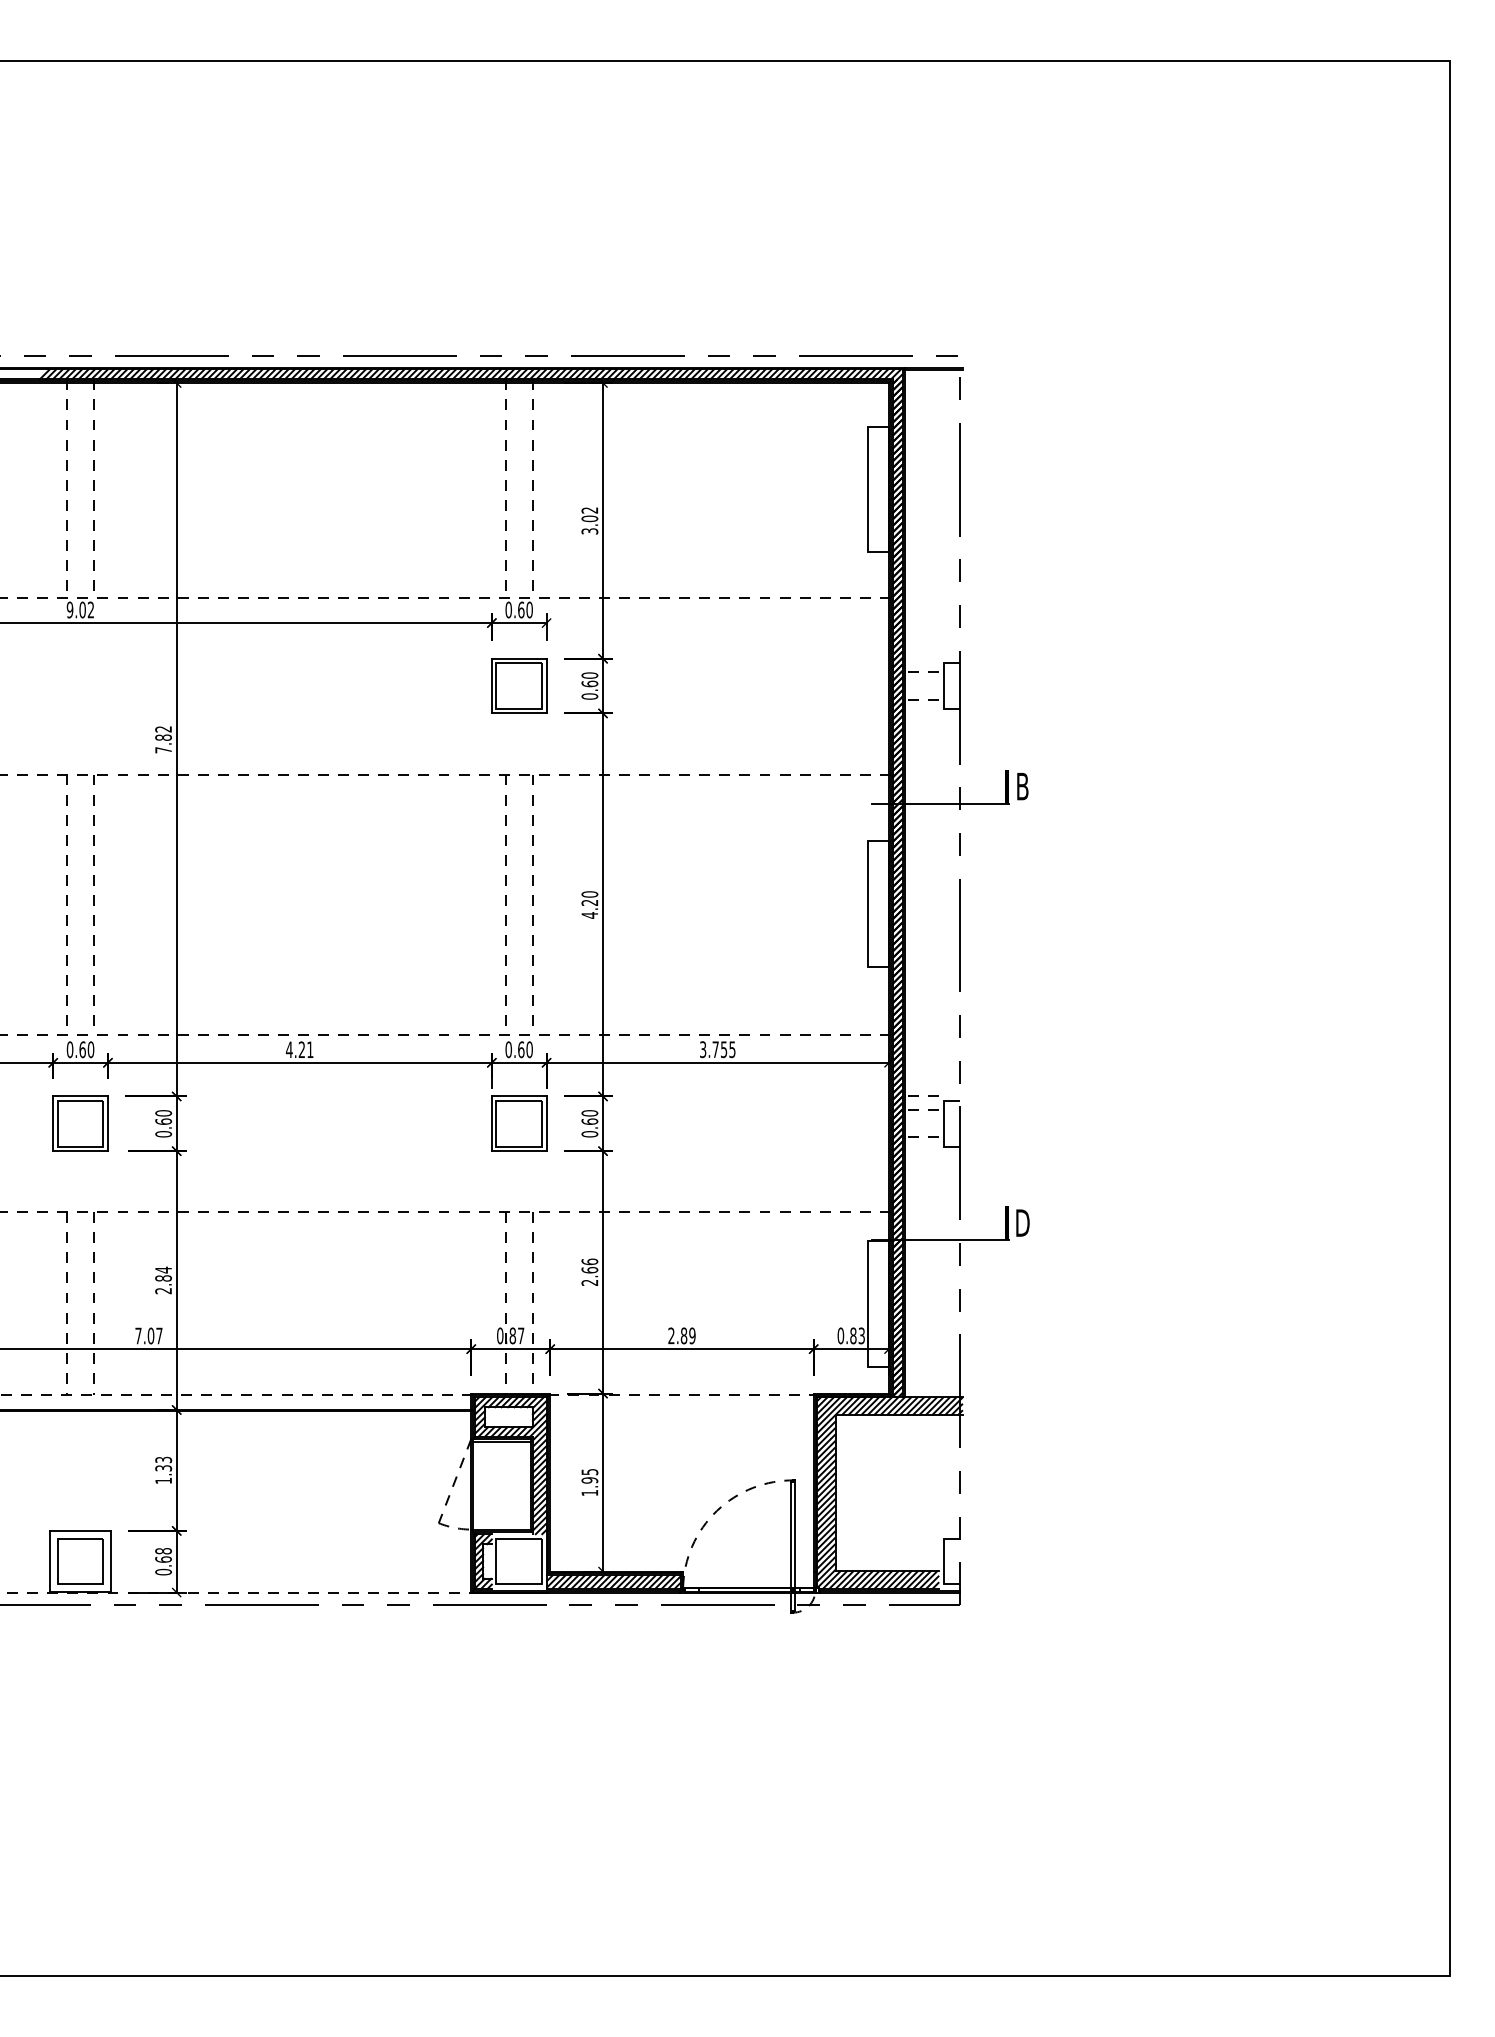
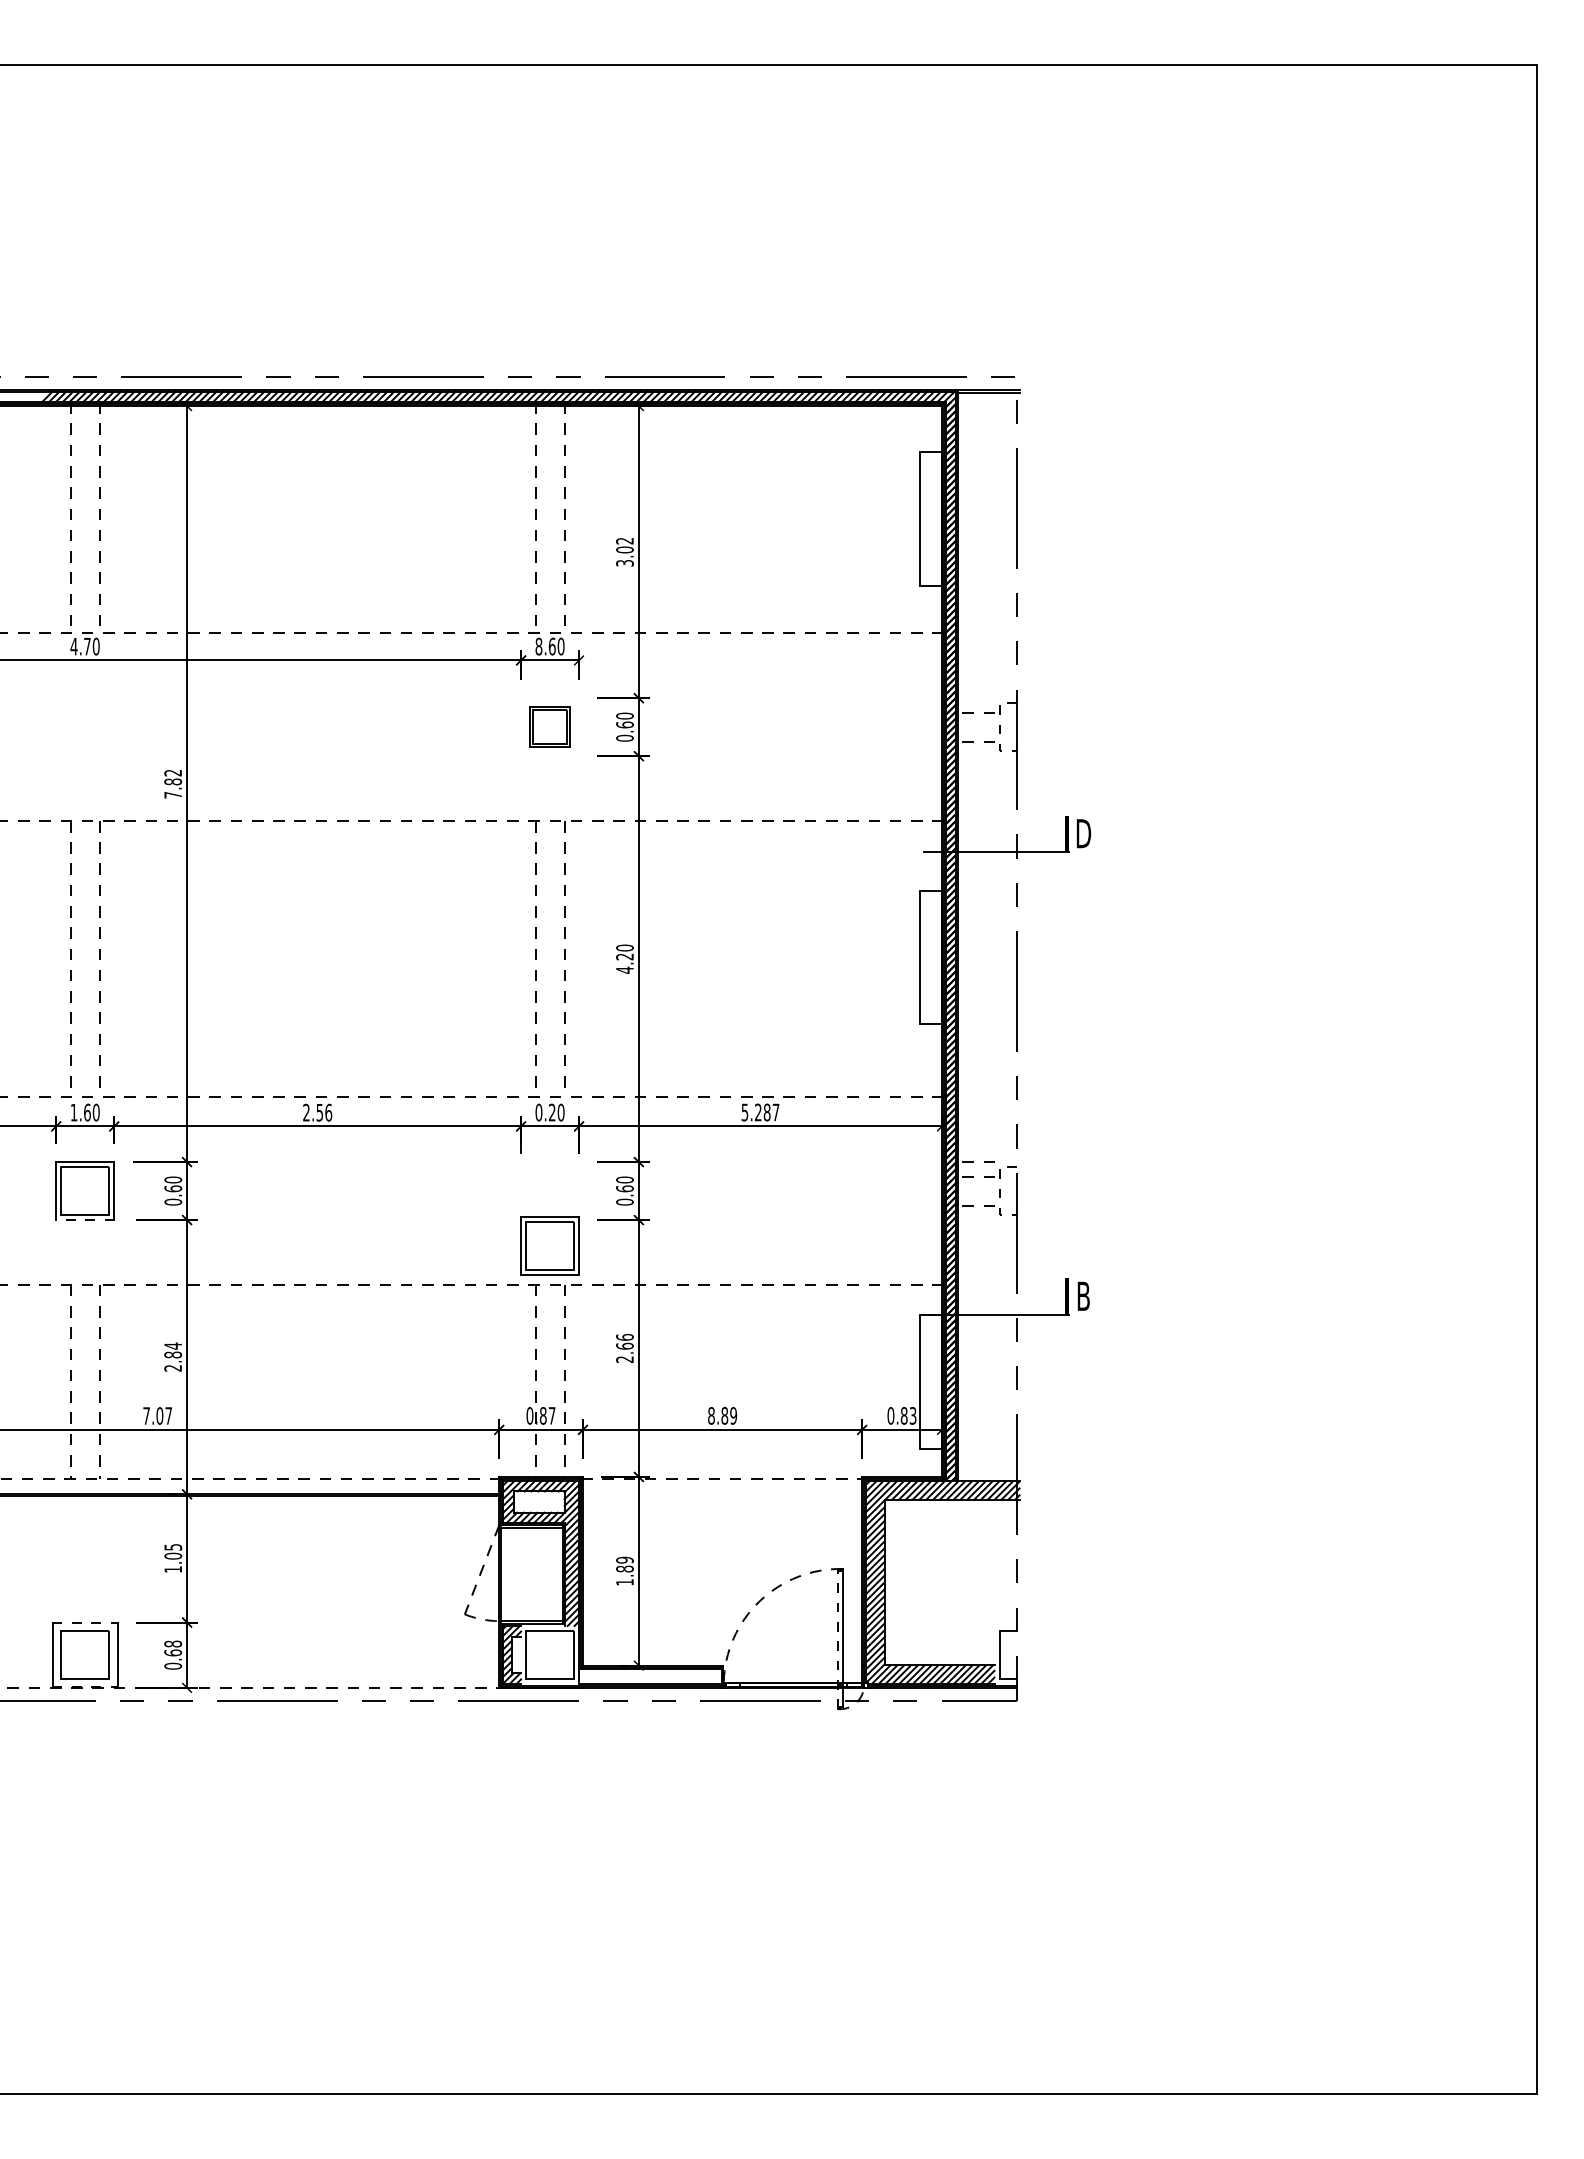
text: (79, 609) -> (84, 646), 9.02 -> 4.70
text: (508, 609) -> (538, 646), 0.60 -> 8.60
part: (518, 685) -> (549, 726), size x0.7
line: (943, 686) -> (999, 727), solid -> dashed
text: (1022, 786) -> (1083, 833), B -> D
text: (69, 1049) -> (73, 1112), 0.60 -> 1.60
text: (299, 1049) -> (317, 1112), 4.21 -> 2.56
text: (520, 1049) -> (551, 1112), 0.60 -> 0.20
text: (717, 1049) -> (760, 1112), 3.755 -> 5.287
part: (518, 1123) -> (549, 1245), moved
line: (943, 1124) -> (999, 1191), solid -> dashed
line: (80, 1151) -> (85, 1220), solid -> dashed
text: (1022, 1222) -> (1083, 1295), D -> B
text: (671, 1335) -> (711, 1415), 2.89 -> 8.89
text: (163, 1463) -> (173, 1551), 1.33 -> 1.05
text: (589, 1476) -> (624, 1564), 1.95 -> 1.89
line: (80, 1530) -> (85, 1622), solid -> dashed
line: (790, 1546) -> (837, 1639), solid -> dashed
hatch: (613, 1581) -> (650, 1676), removed
line: (80, 1592) -> (85, 1687), solid -> dashed

